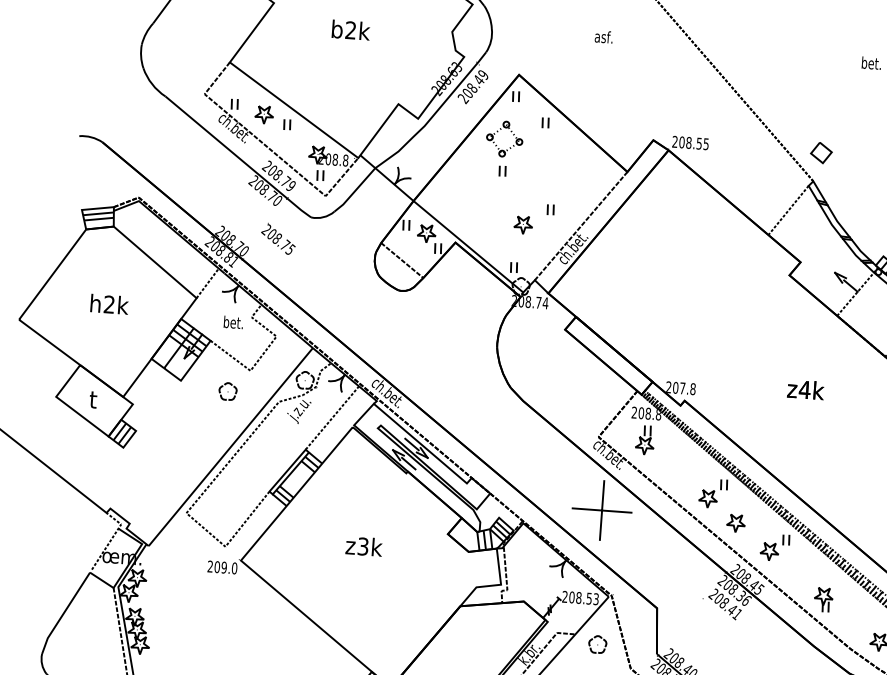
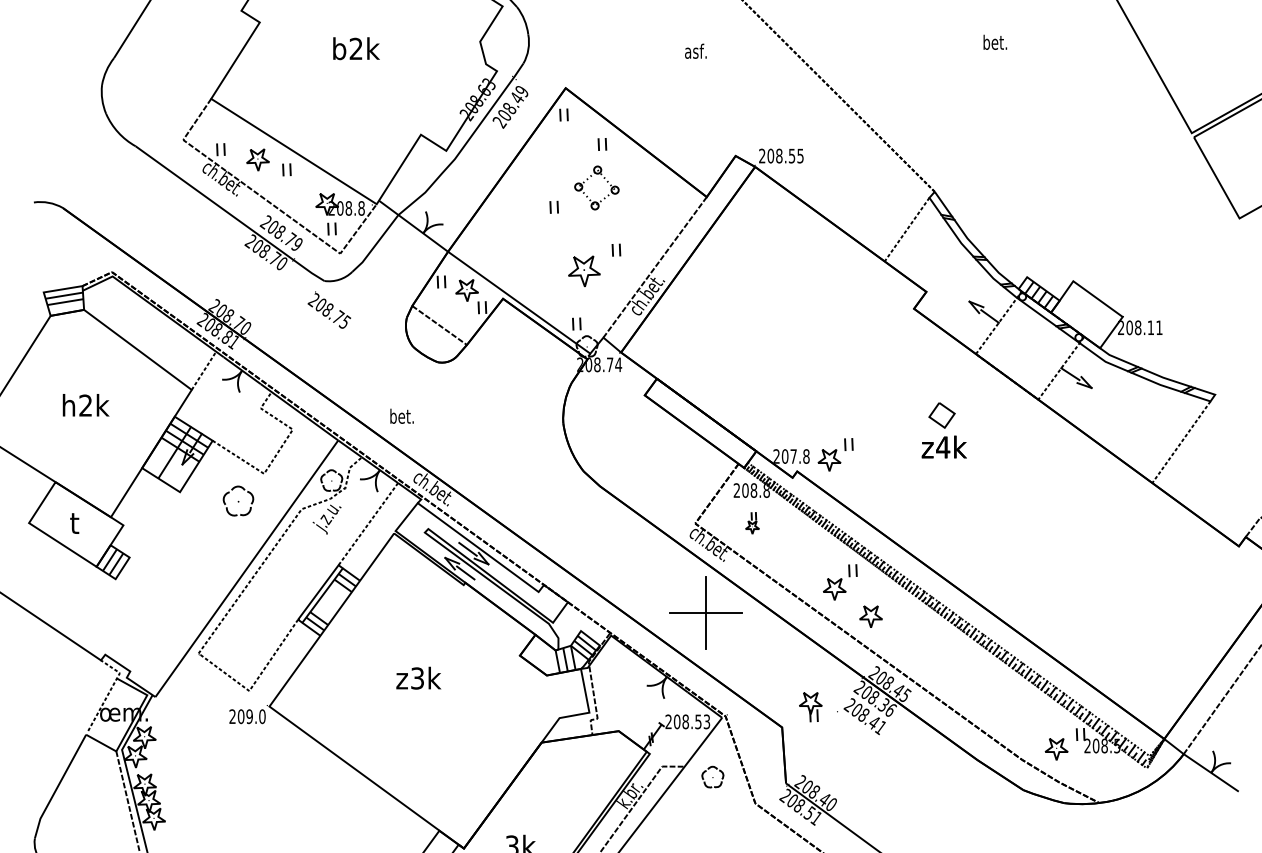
text: (603, 36) -> (695, 50), moved
part: (498, 131) -> (588, 179), moved
part: (820, 152) -> (941, 415), moved
part: (523, 225) -> (584, 271), size x1.4
text: (278, 238) -> (329, 309), moved
text: (233, 321) -> (401, 415), moved
part: (228, 391) -> (238, 501), size x1.4
part: (645, 440) -> (752, 523), size x0.6
part: (774, 547) -> (835, 454), moved
part: (823, 600) -> (810, 707), moved

